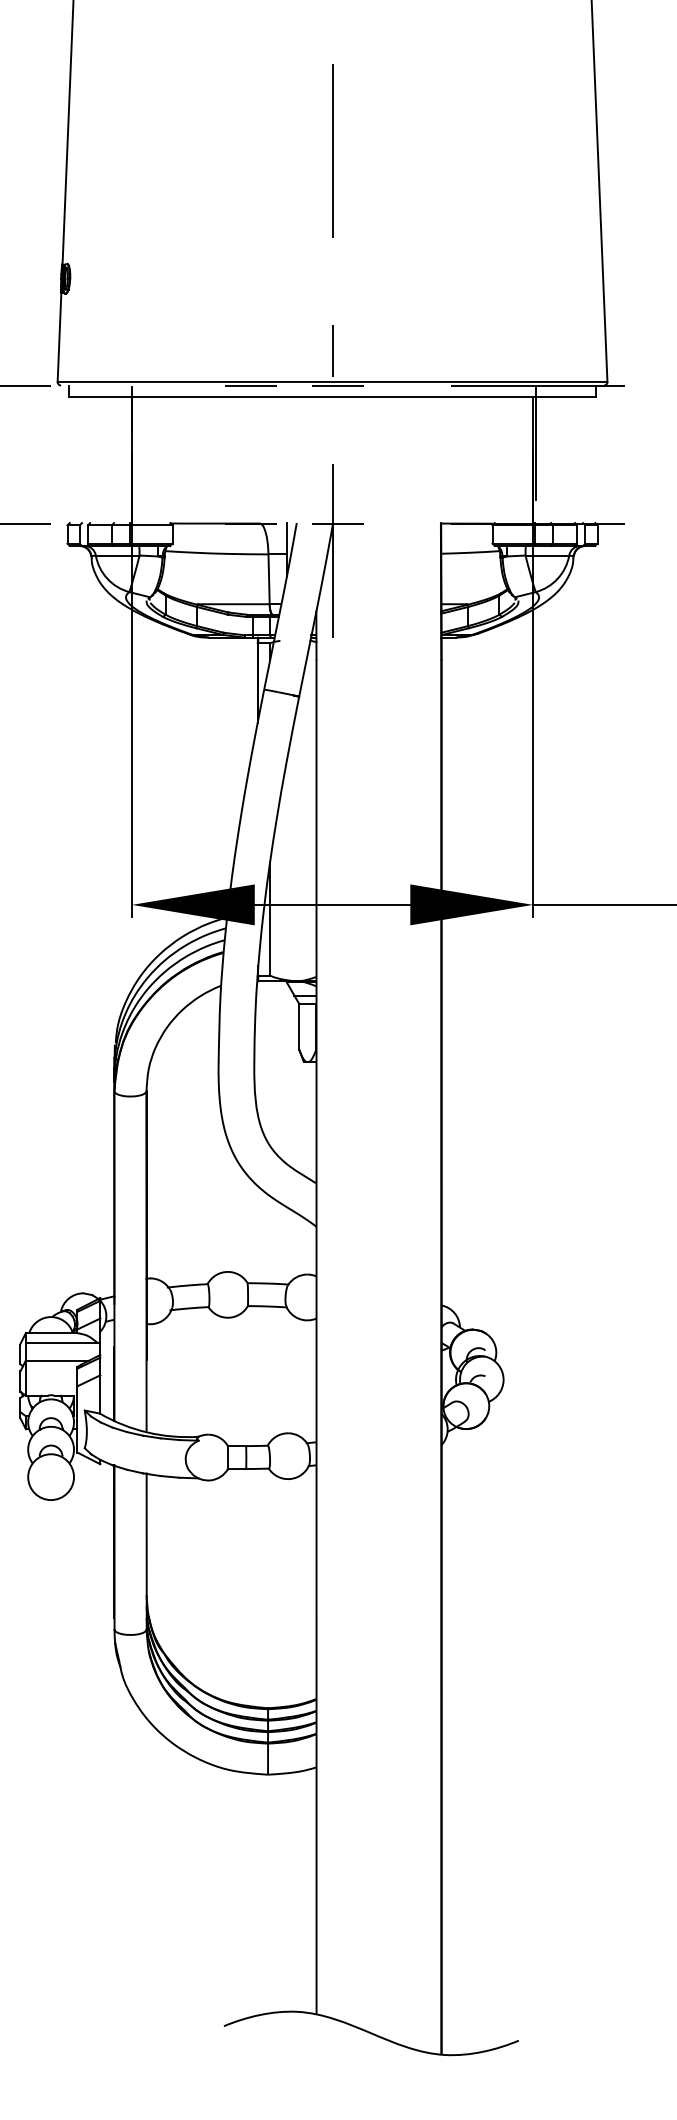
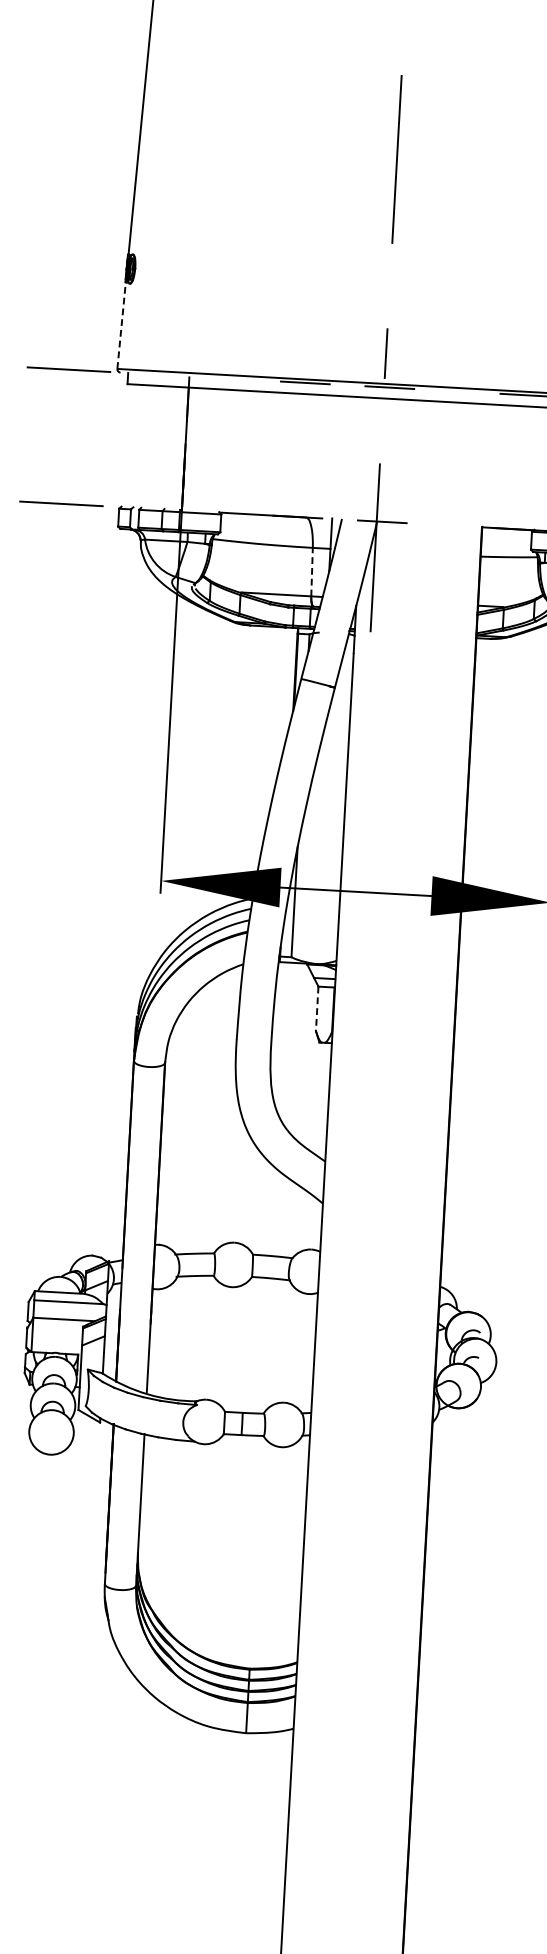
line: (59, 337) -> (121, 325), solid -> dashed
line: (269, 579) -> (312, 572), solid -> dashed
line: (299, 1027) -> (317, 1009), solid -> dashed

